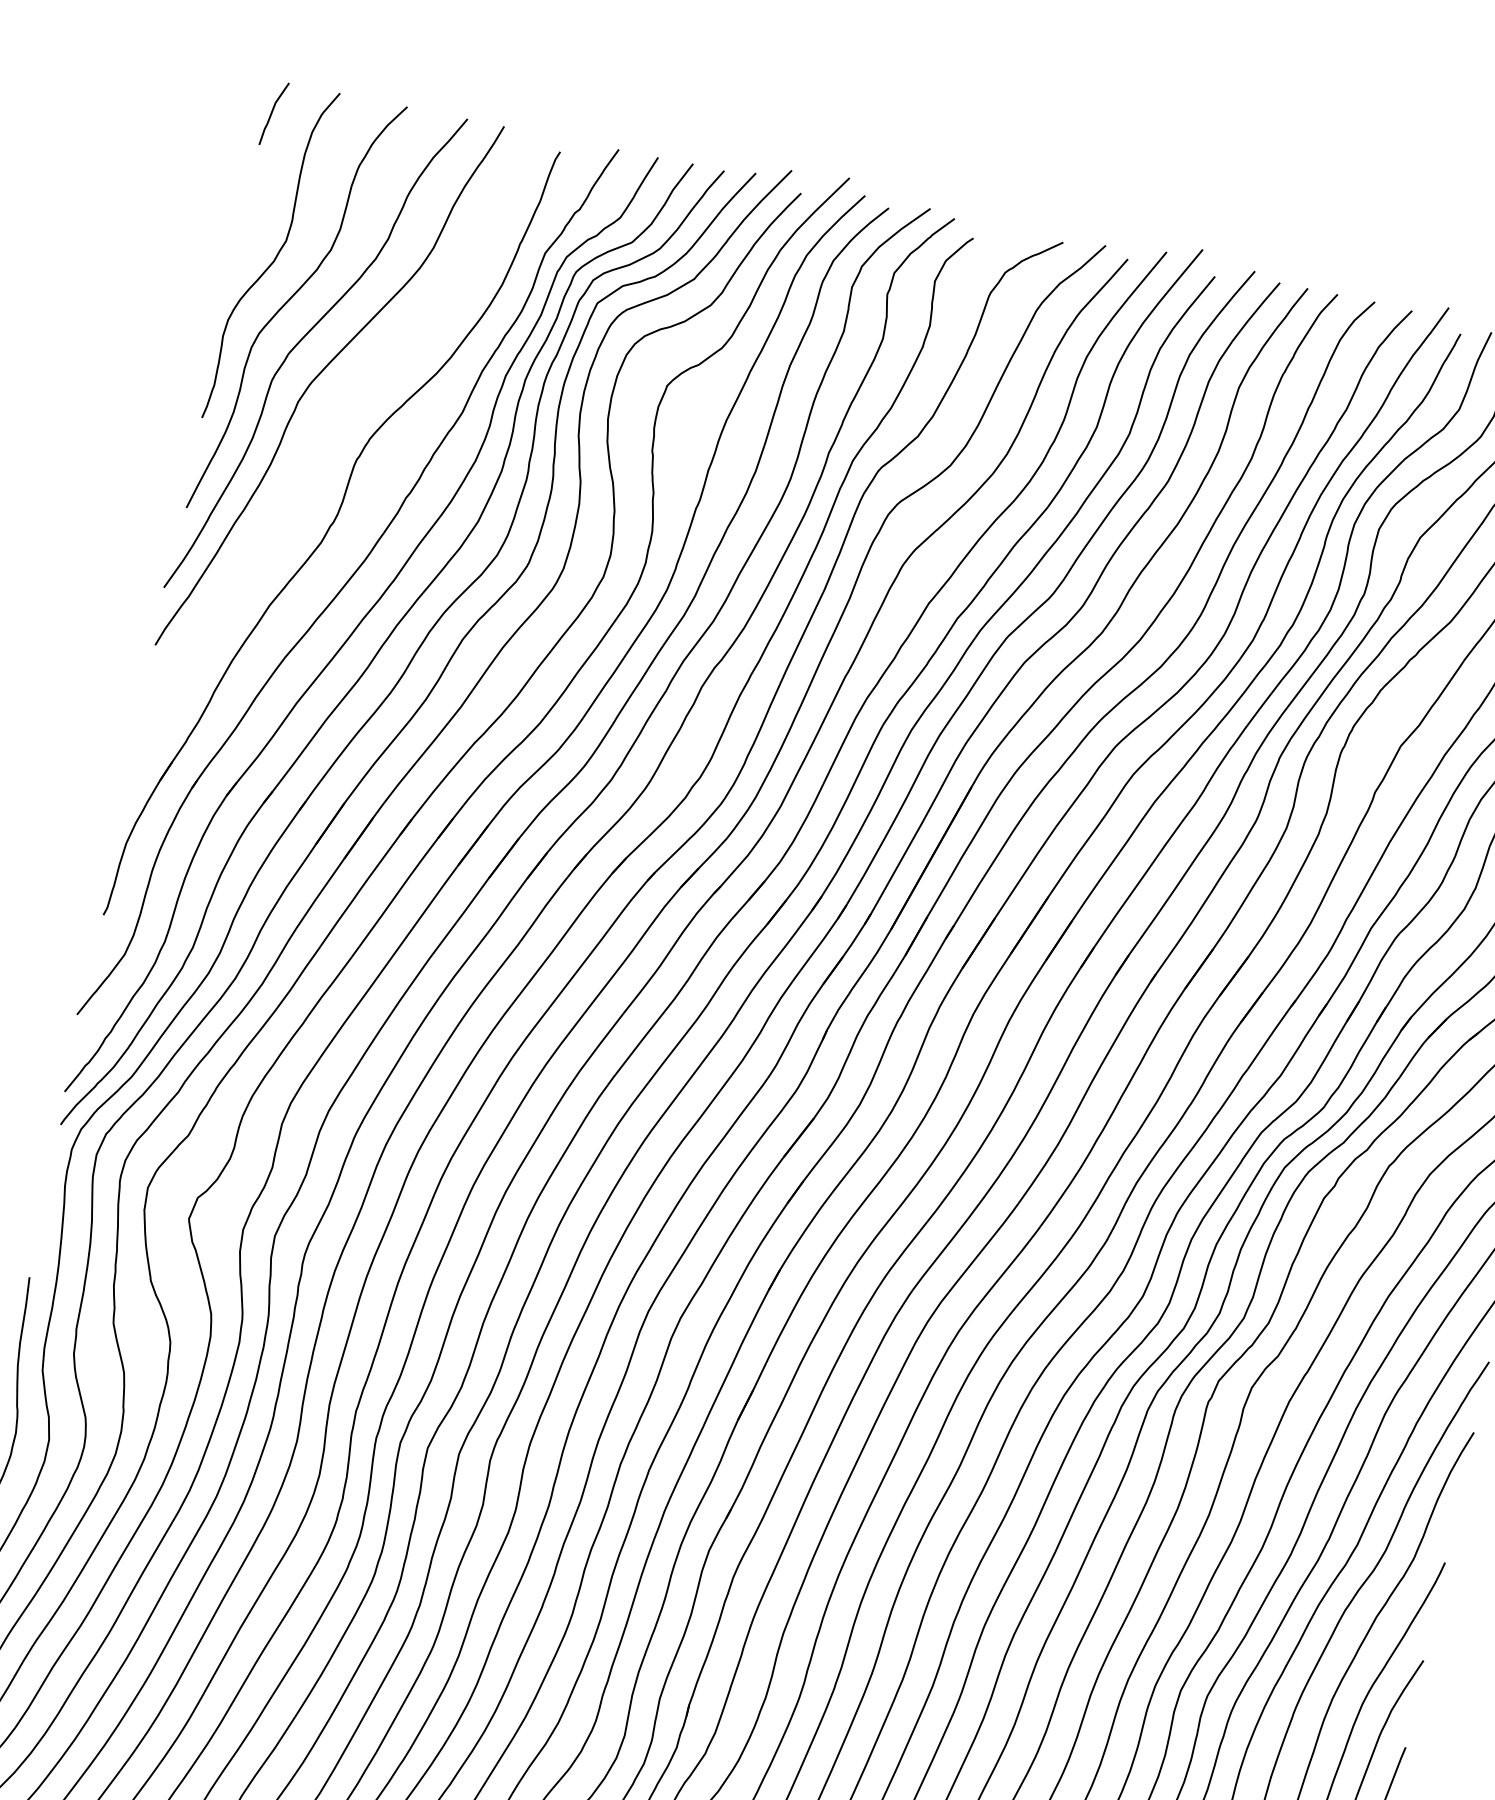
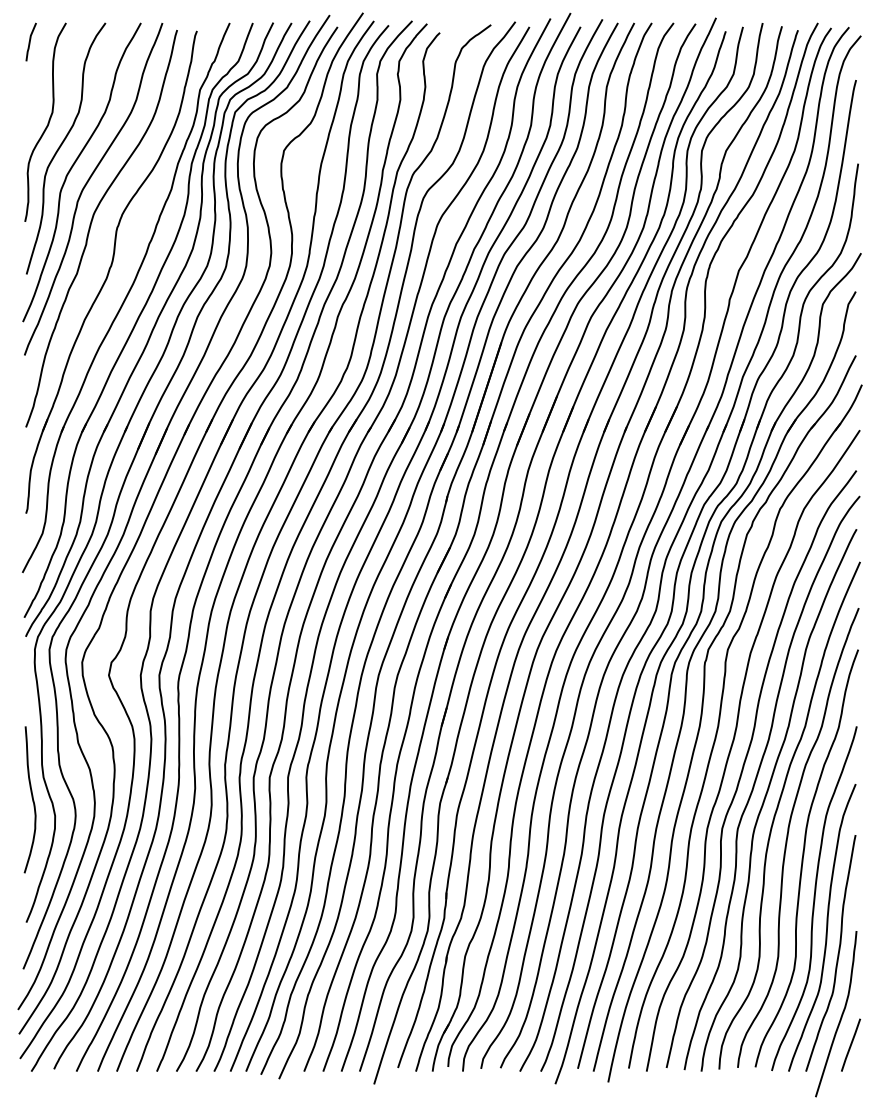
curve: (313, 448) -> (91, 226), added

